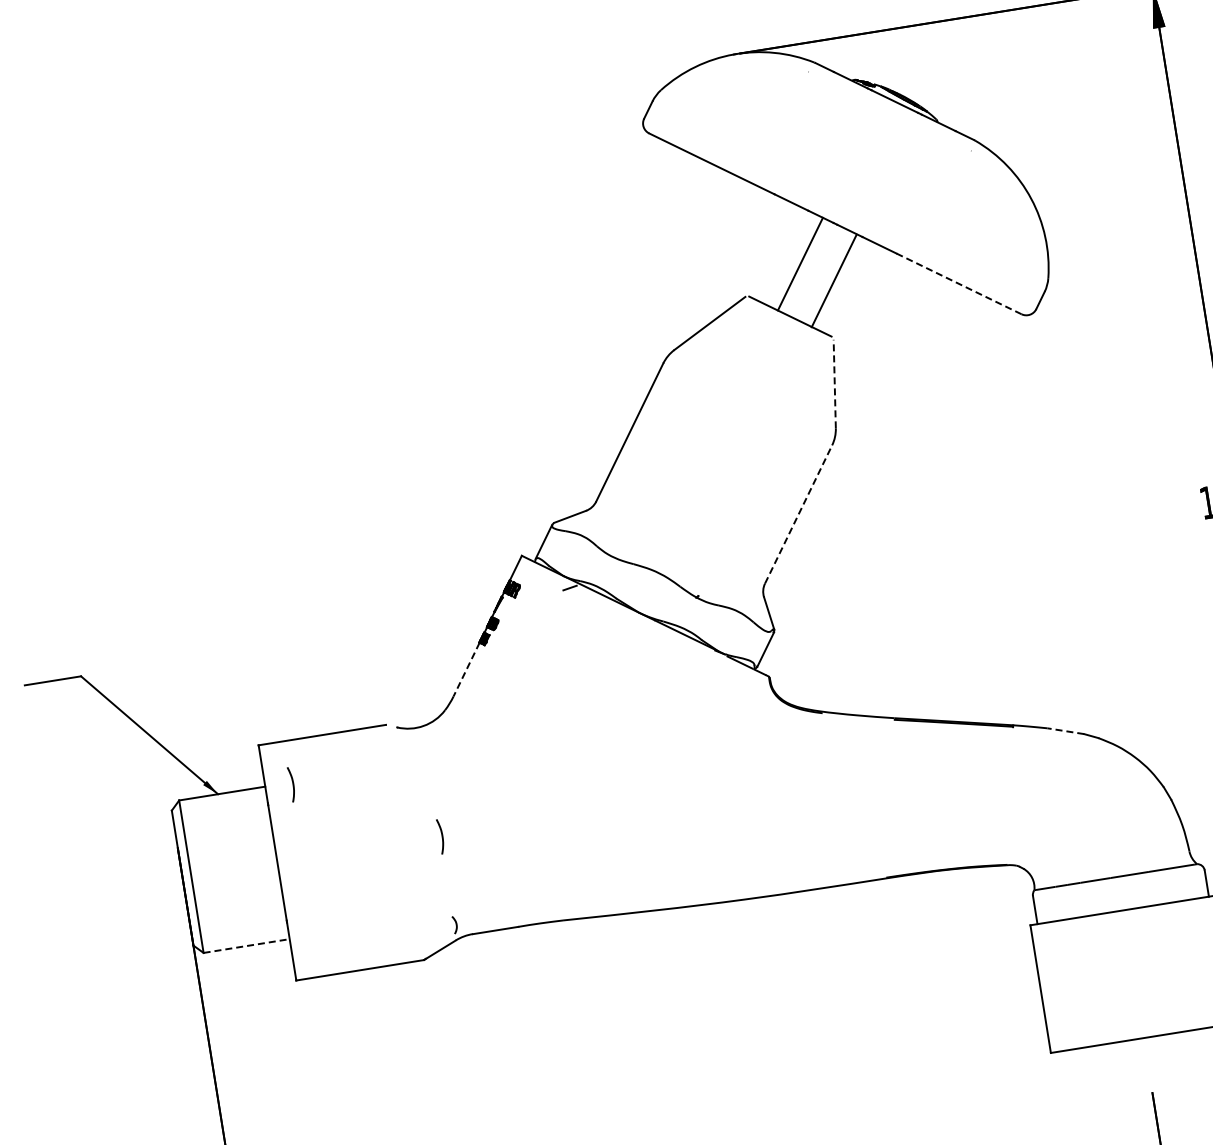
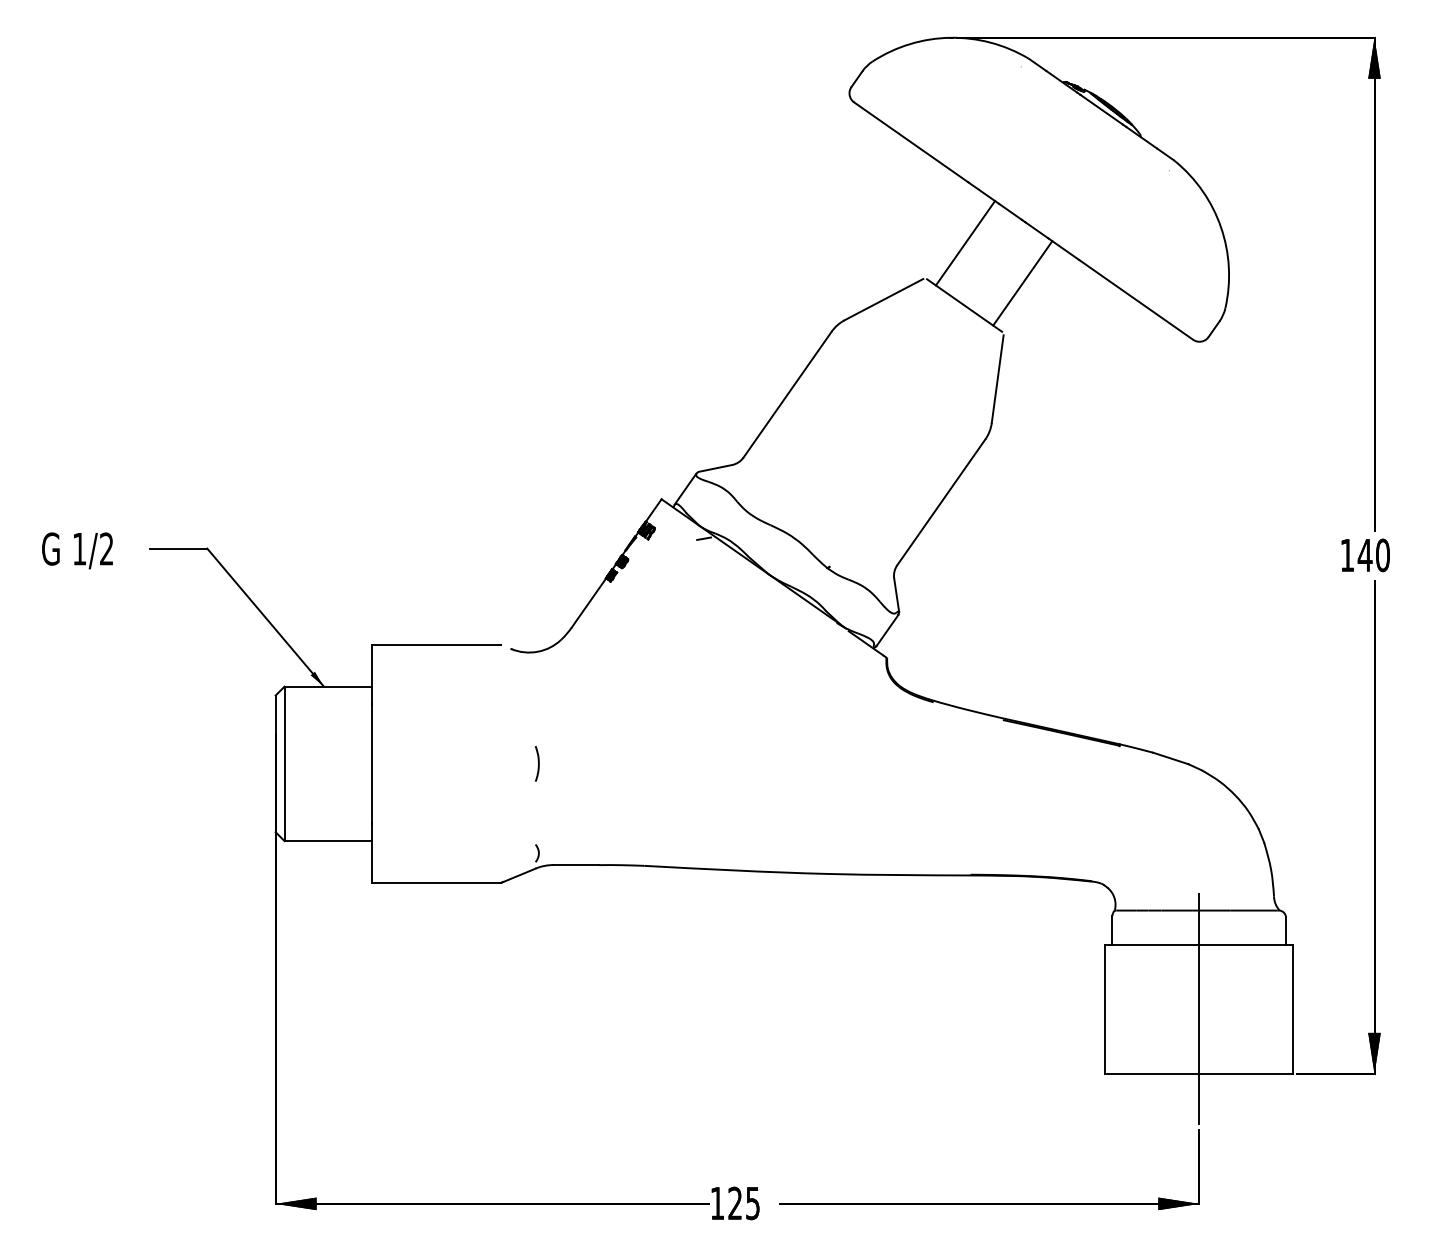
line: (800, 264) -> (1022, 283), moved
line: (834, 281) -> (965, 243), moved
line: (959, 283) -> (1136, 299), dashed -> solid
line: (834, 383) -> (997, 378), dashed -> solid
line: (798, 514) -> (941, 502), dashed -> solid
line: (467, 669) -> (589, 602), dashed -> solid
line: (1065, 731) -> (1170, 758), dashed -> solid
curve: (292, 784) -> (399, 688), removed
line: (247, 946) -> (328, 841), dashed -> solid
line: (1133, 973) -> (1199, 1008), added

